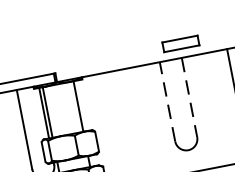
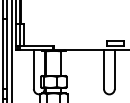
line: (189, 99) -> (114, 70), dashed -> solid
line: (168, 101) -> (104, 69), dashed -> solid

